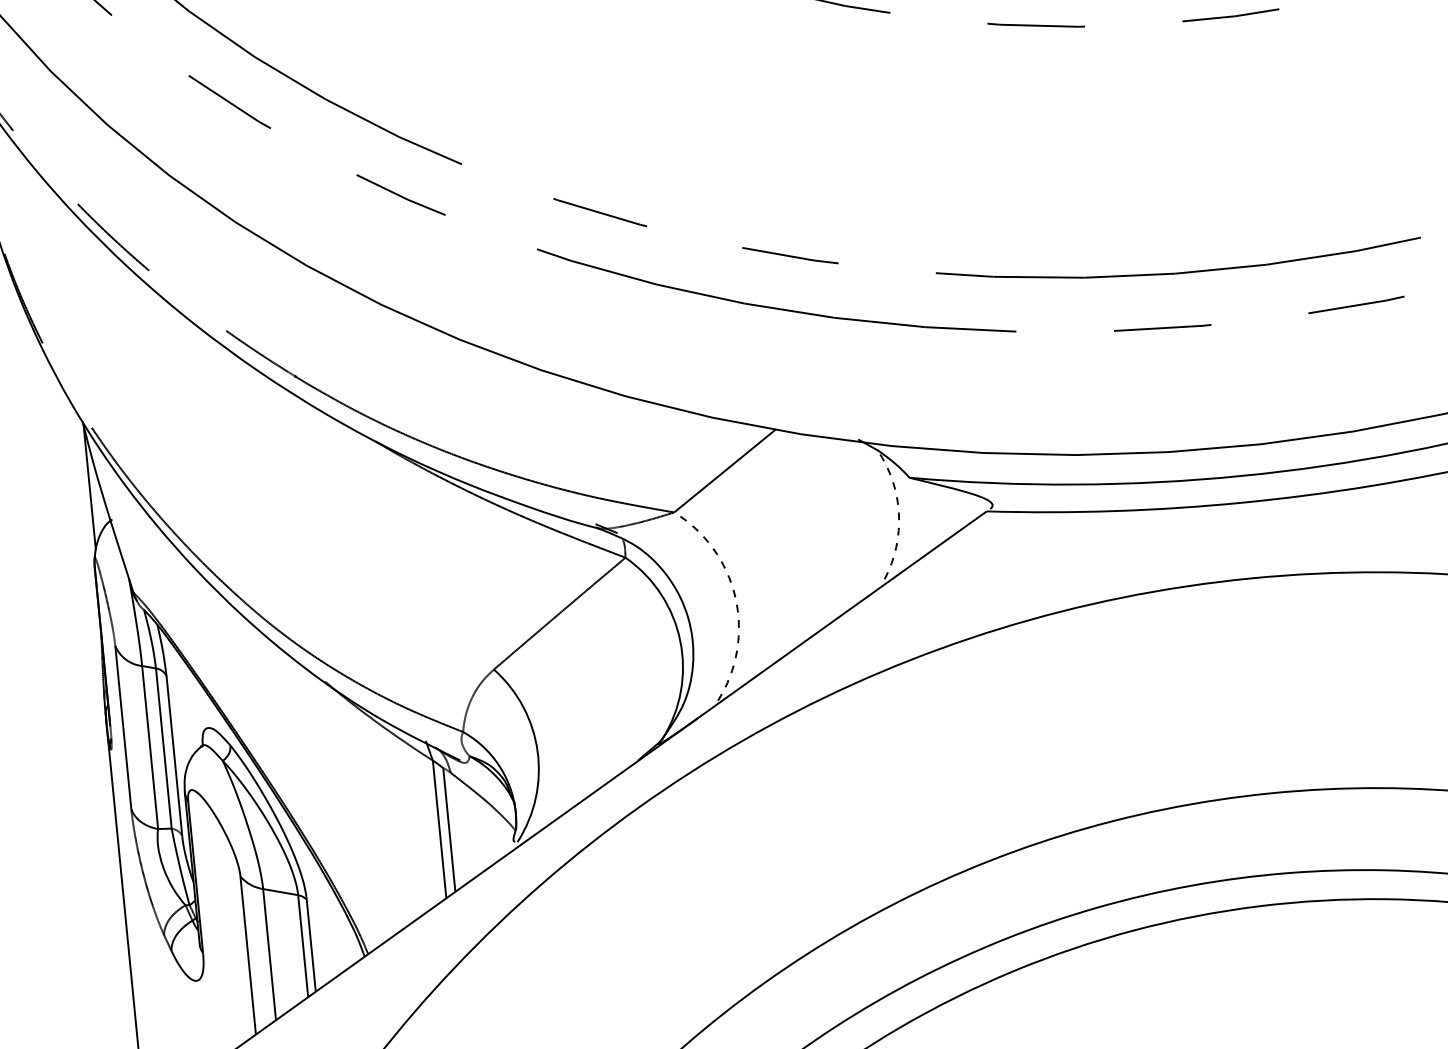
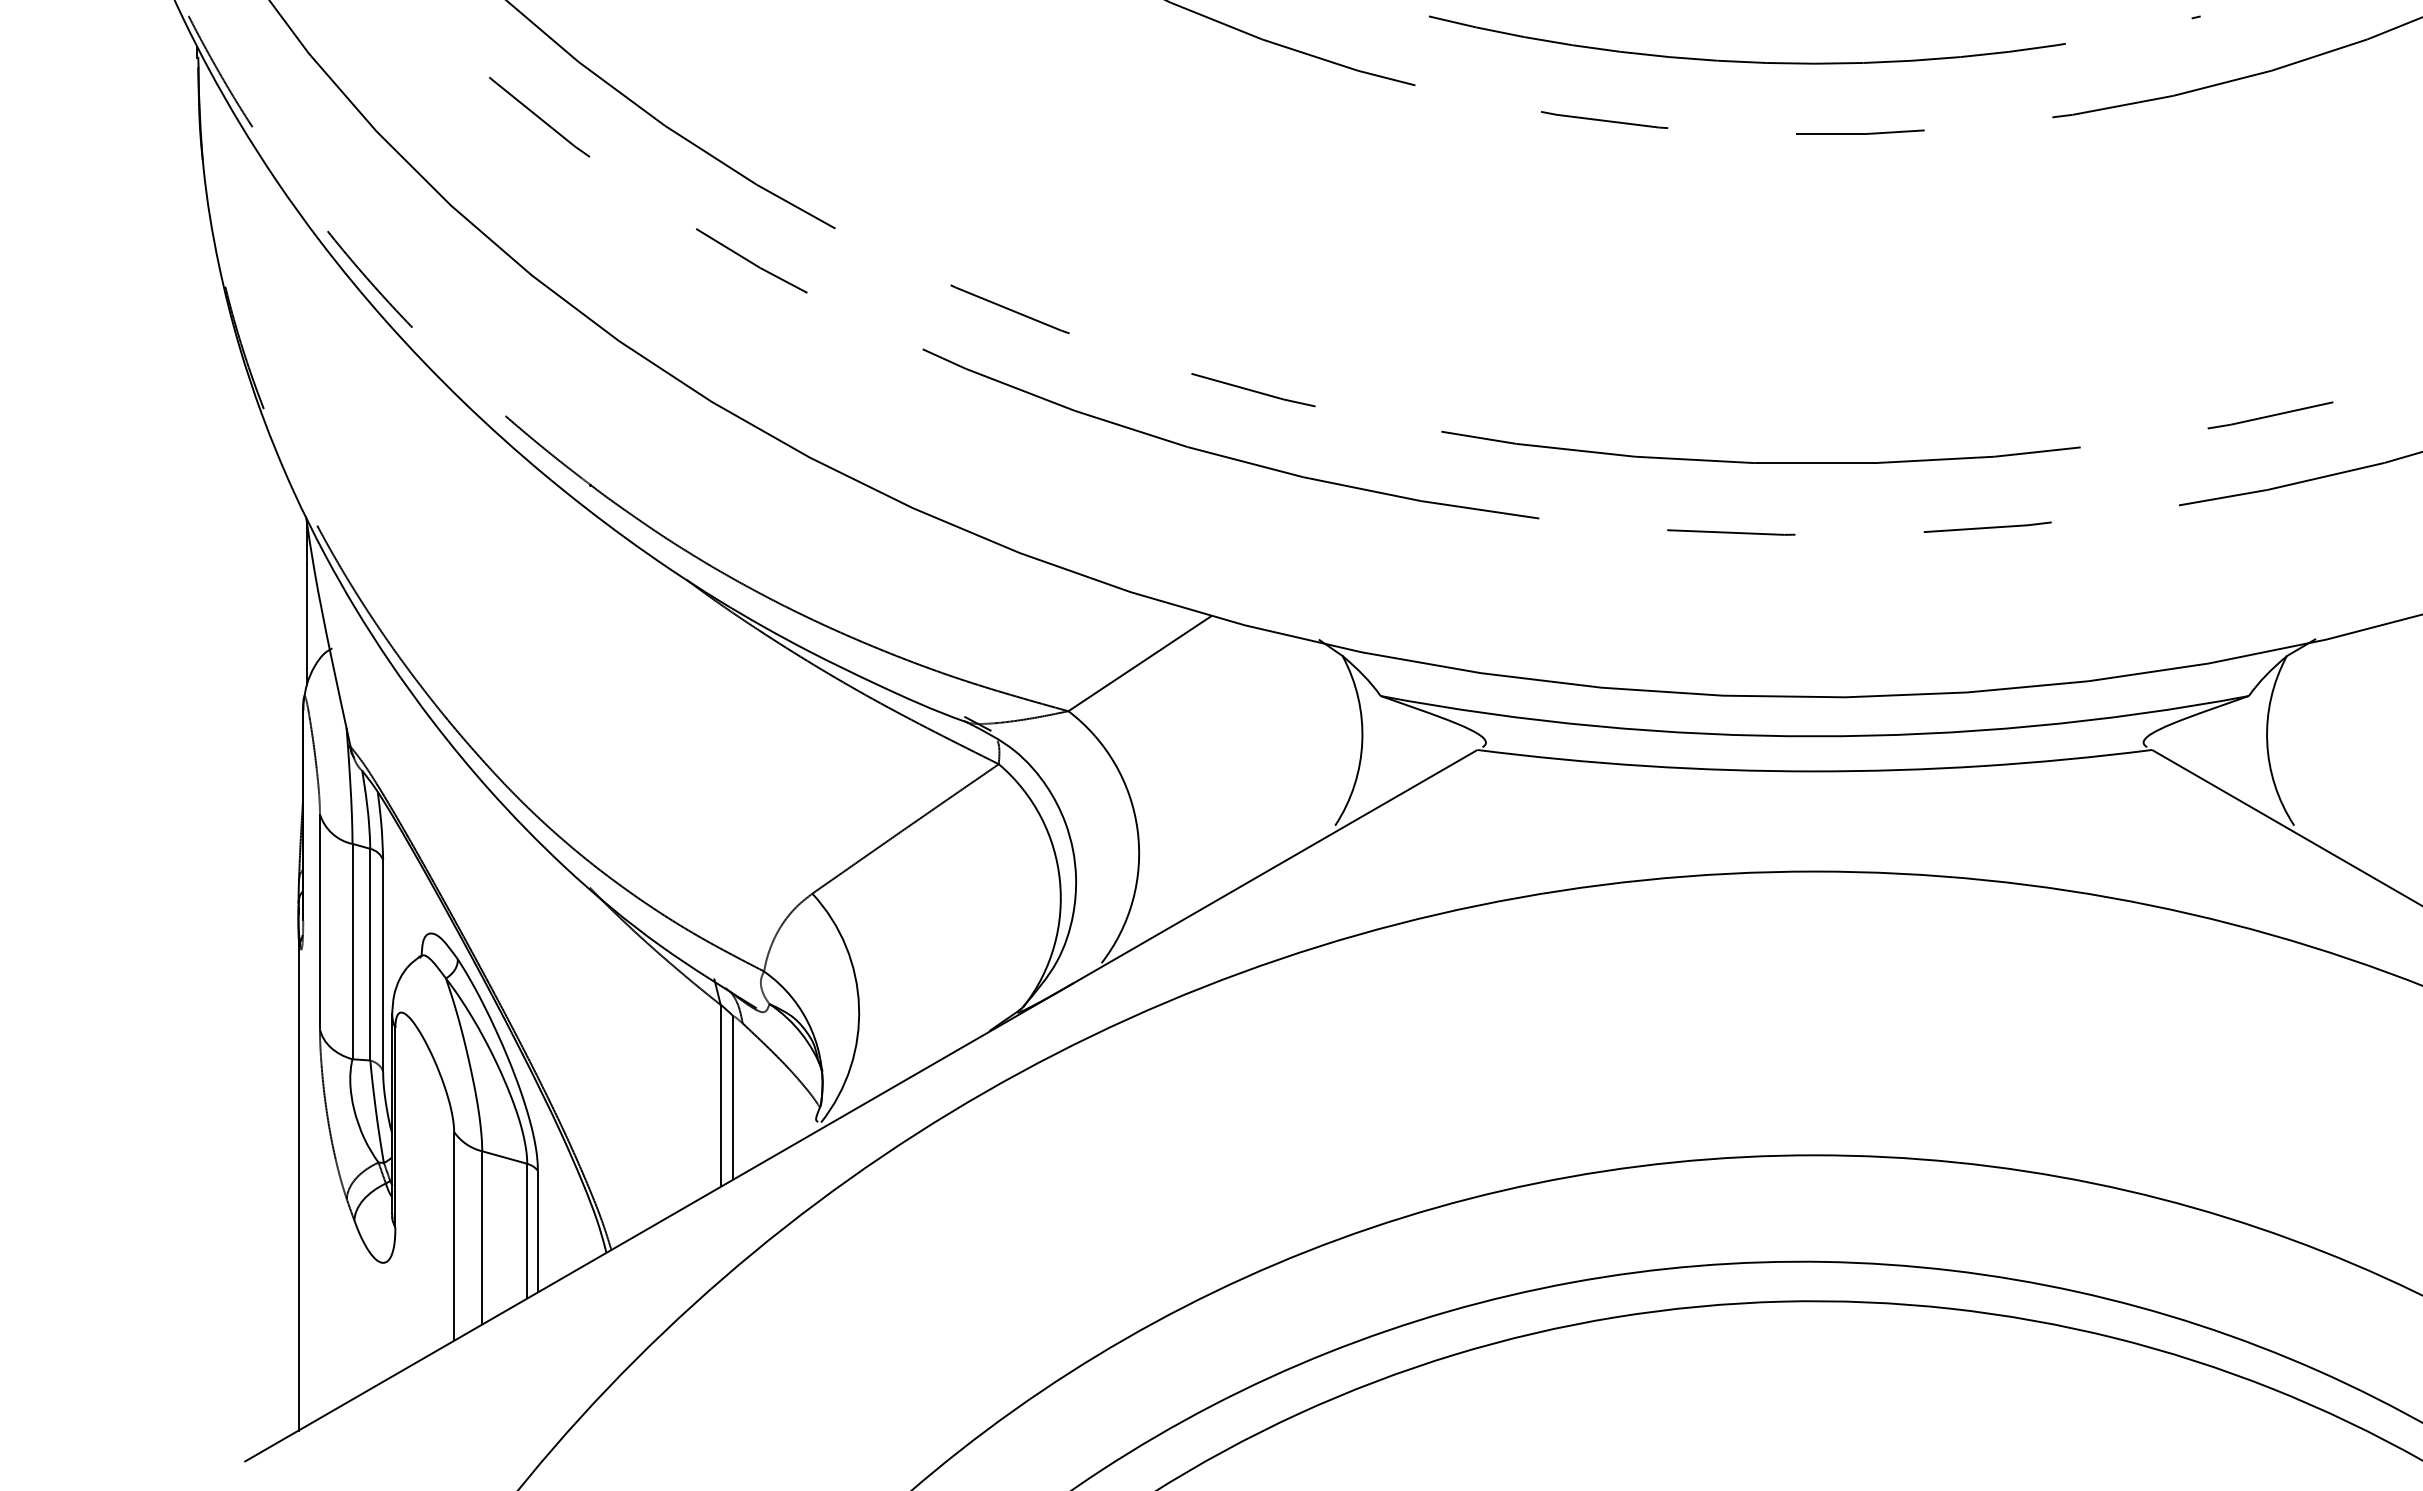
arc: (899, 513) -> (1362, 741), dashed -> solid
arc: (735, 597) -> (1137, 830), dashed -> solid

